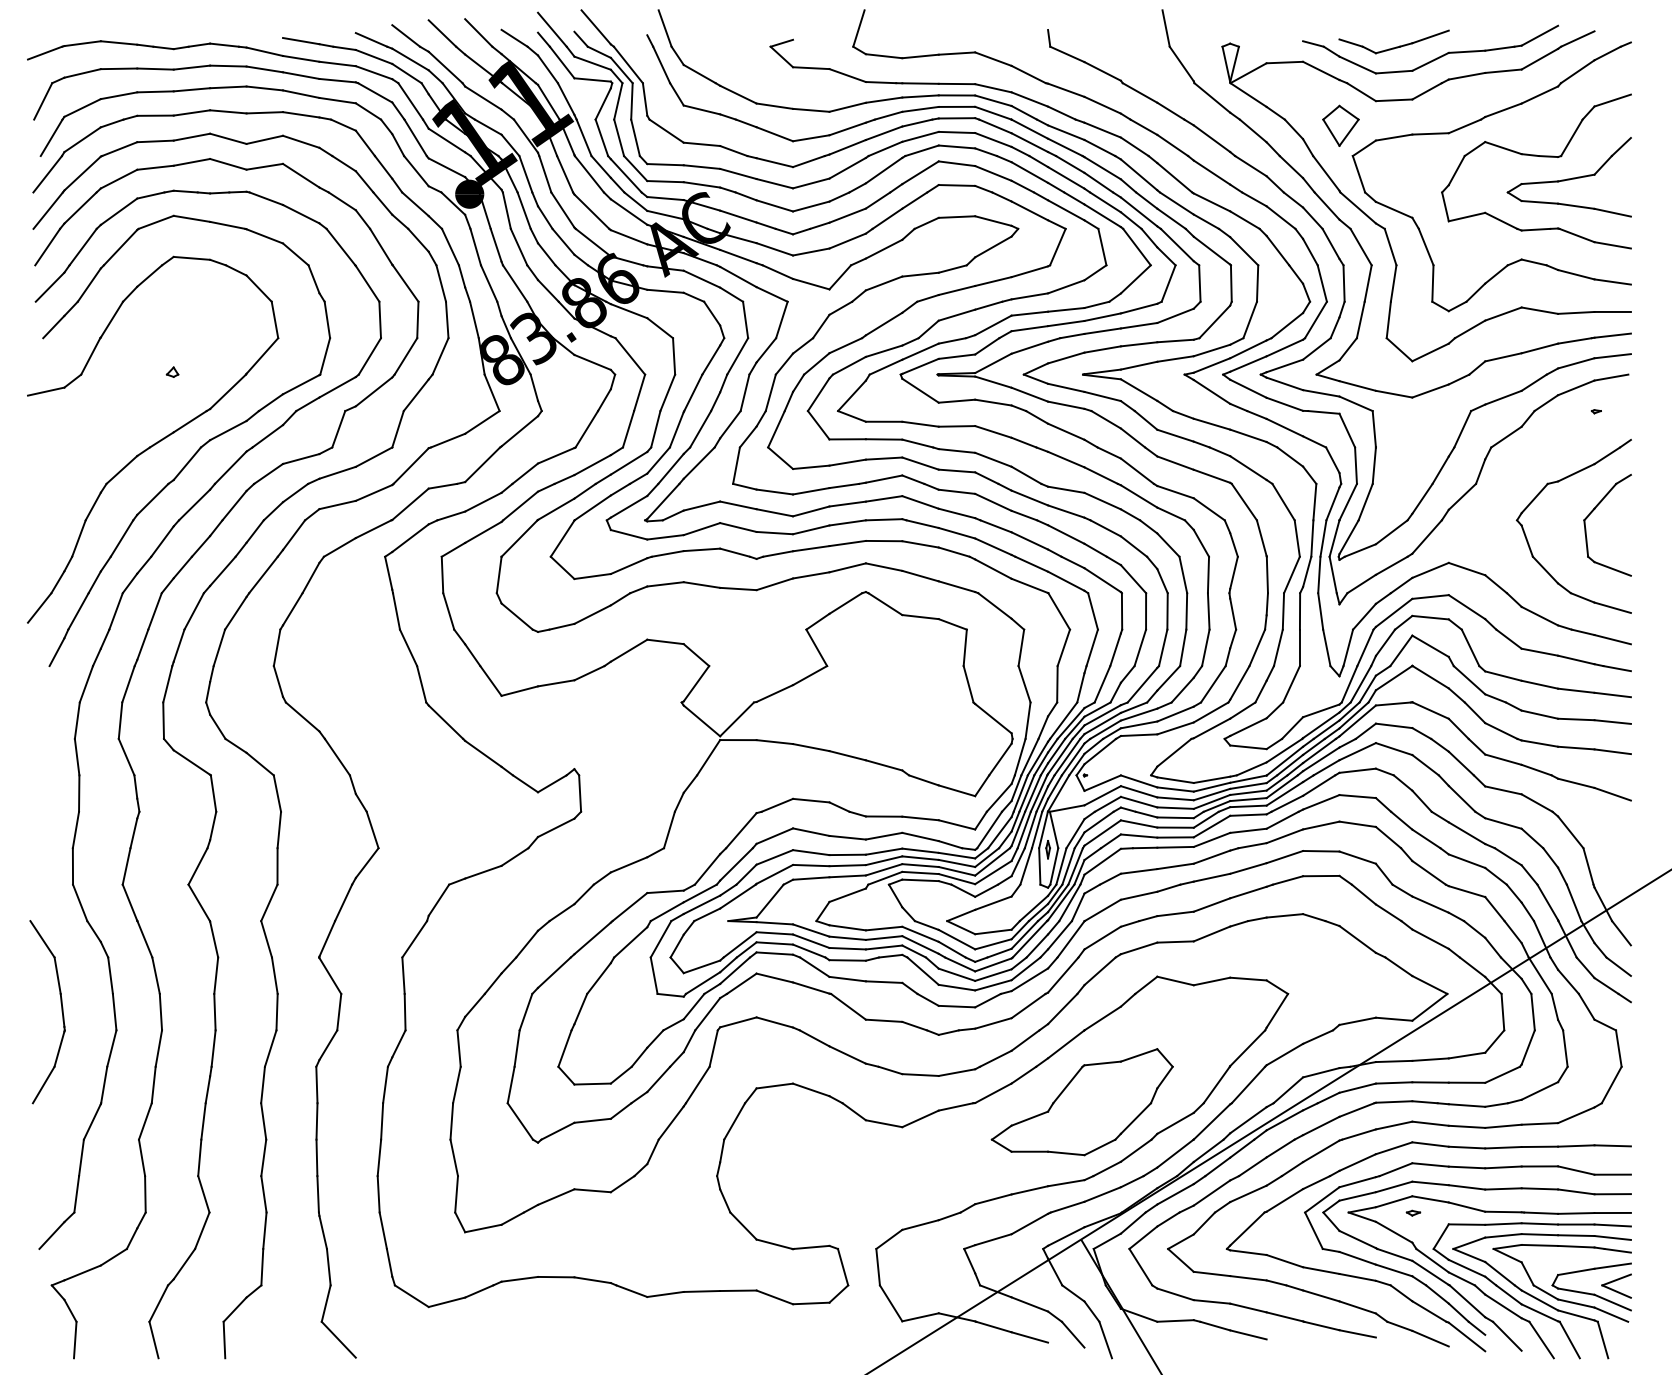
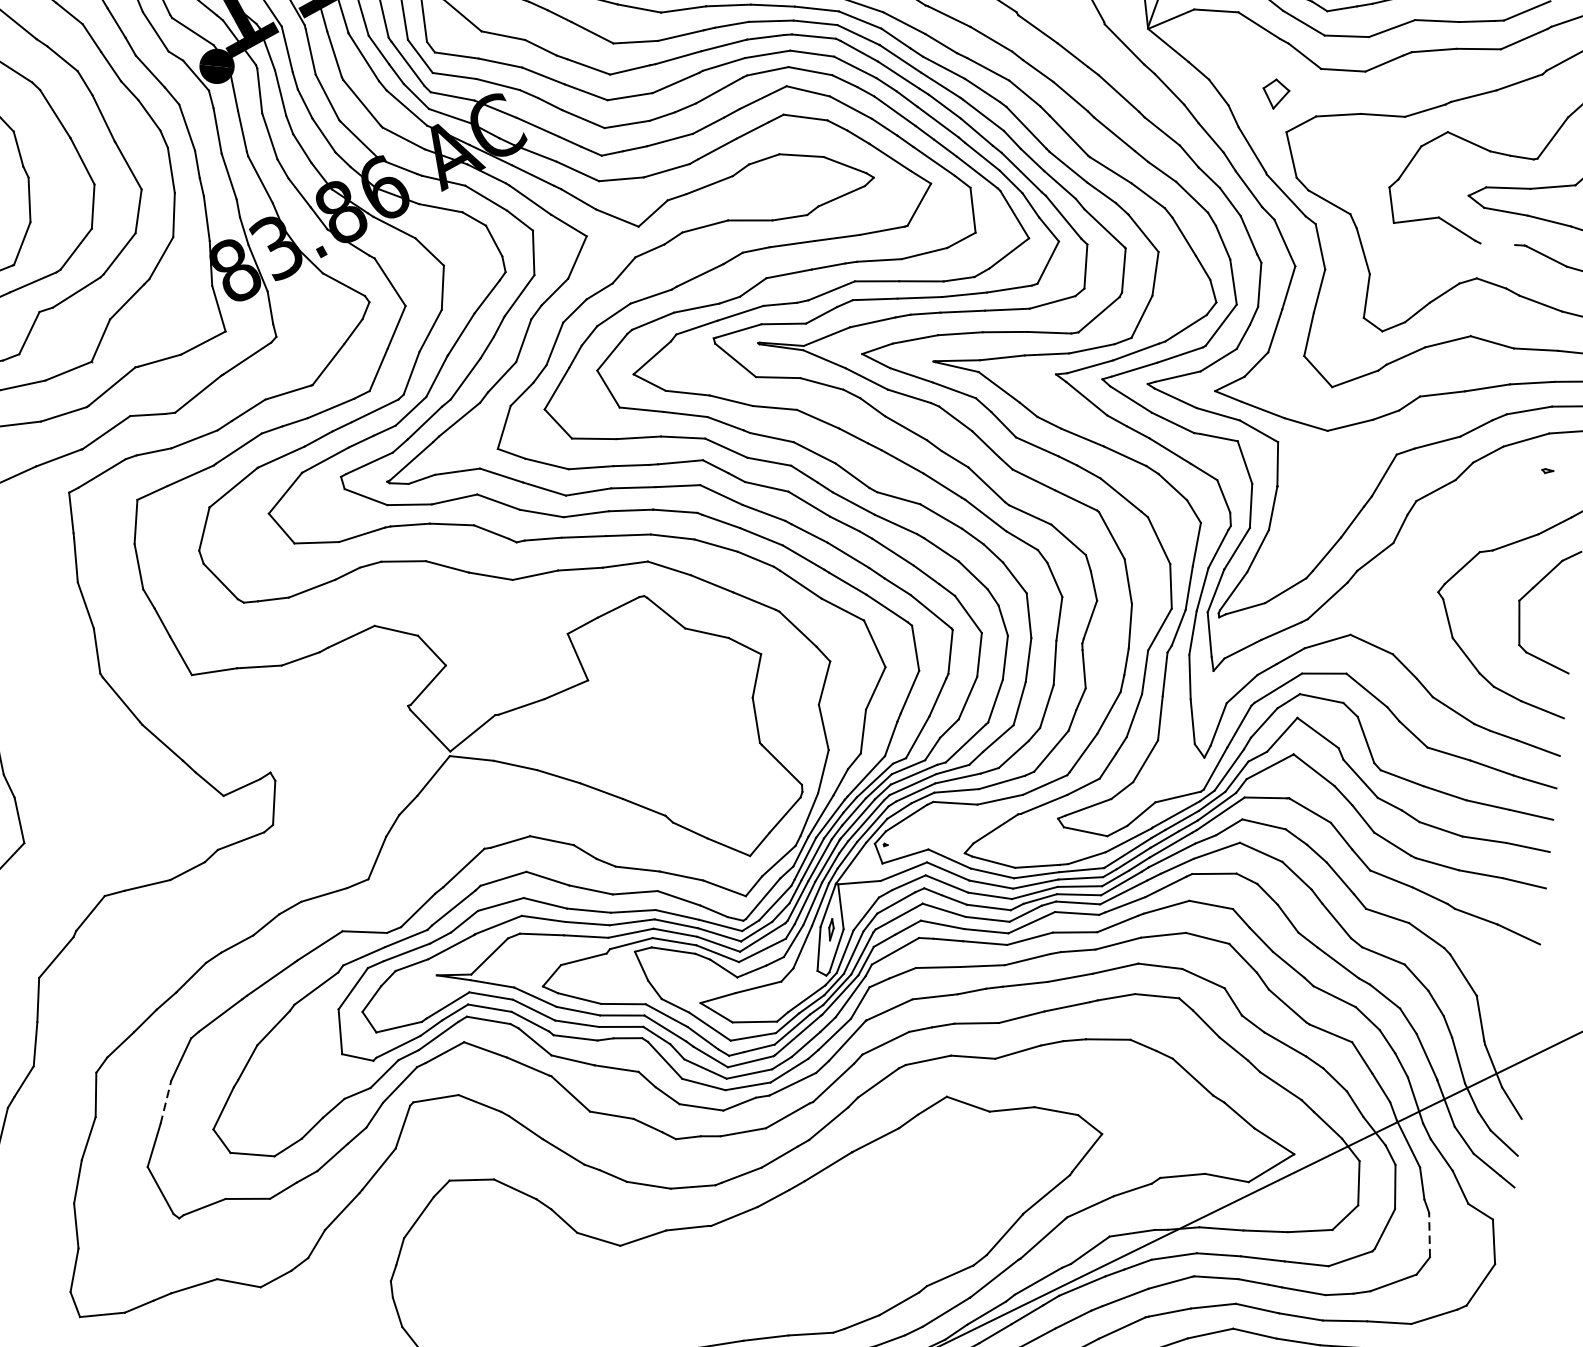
part: (1340, 125) -> (1275, 93), size x0.6
line: (1535, 229) -> (1497, 243), removed
line: (517, 1048) -> (166, 1102), solid -> dashed
line: (1565, 1048) -> (1429, 1234), solid -> dashed
part: (1081, 1102) -> (839, 1238), removed

